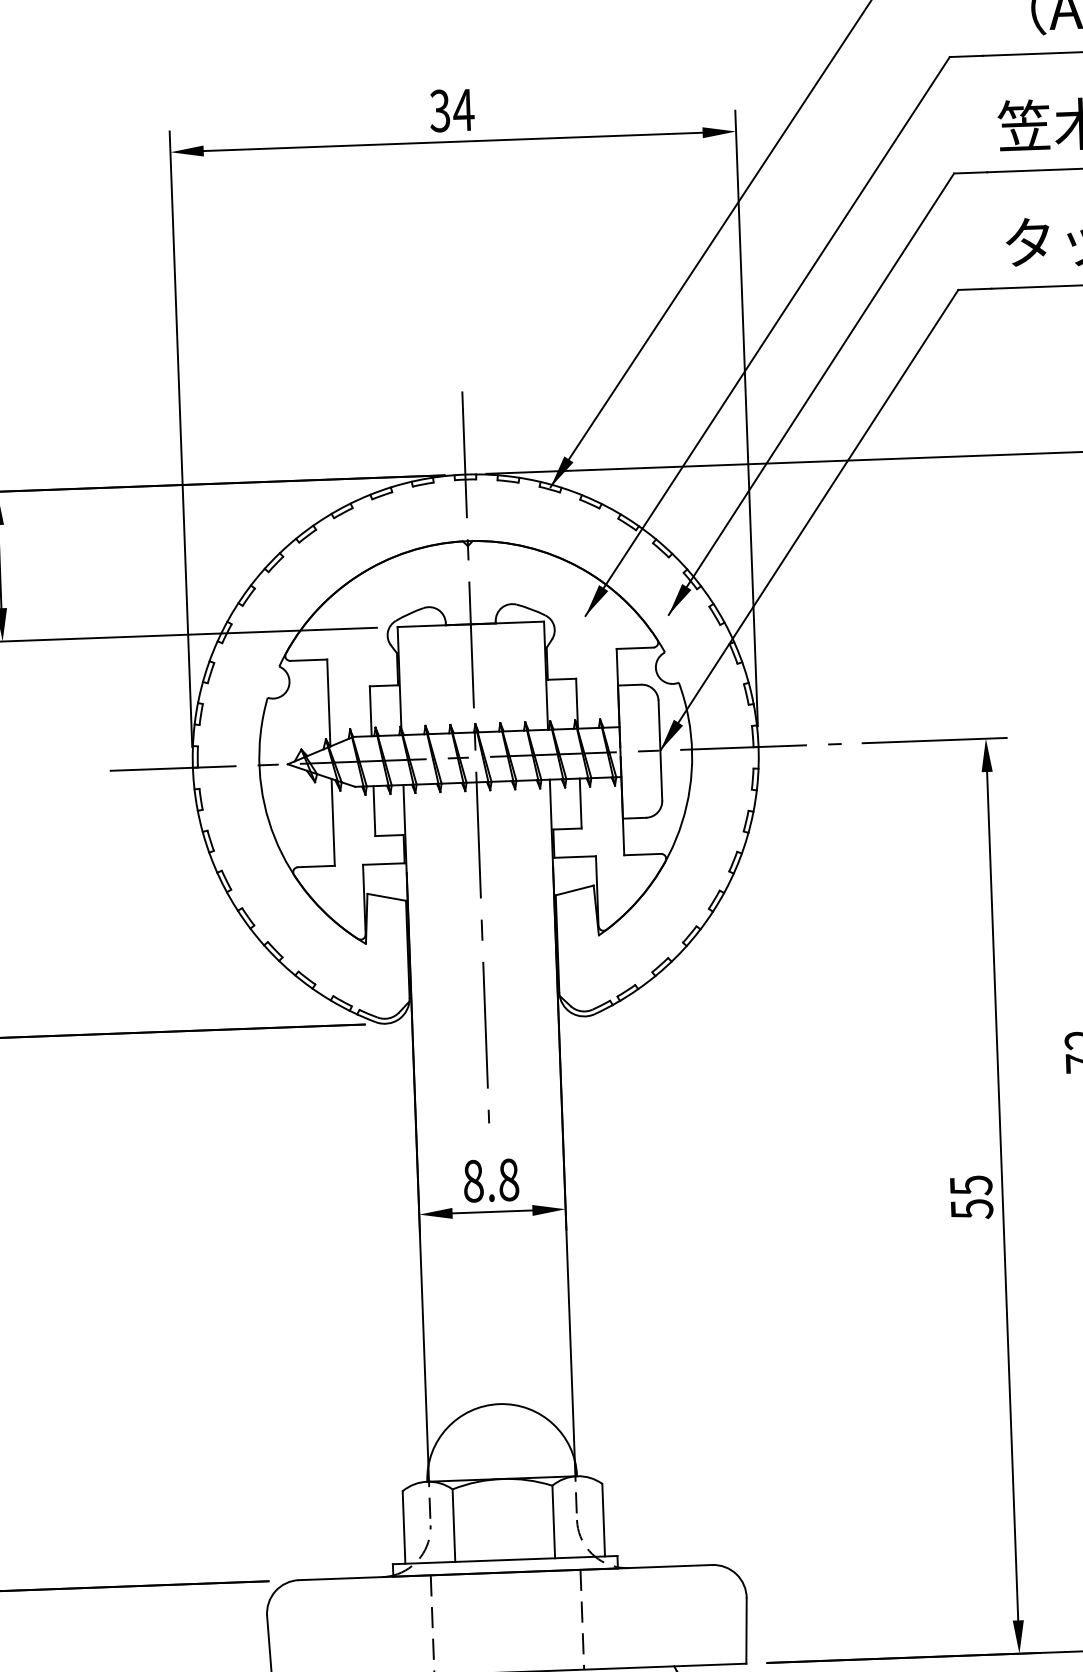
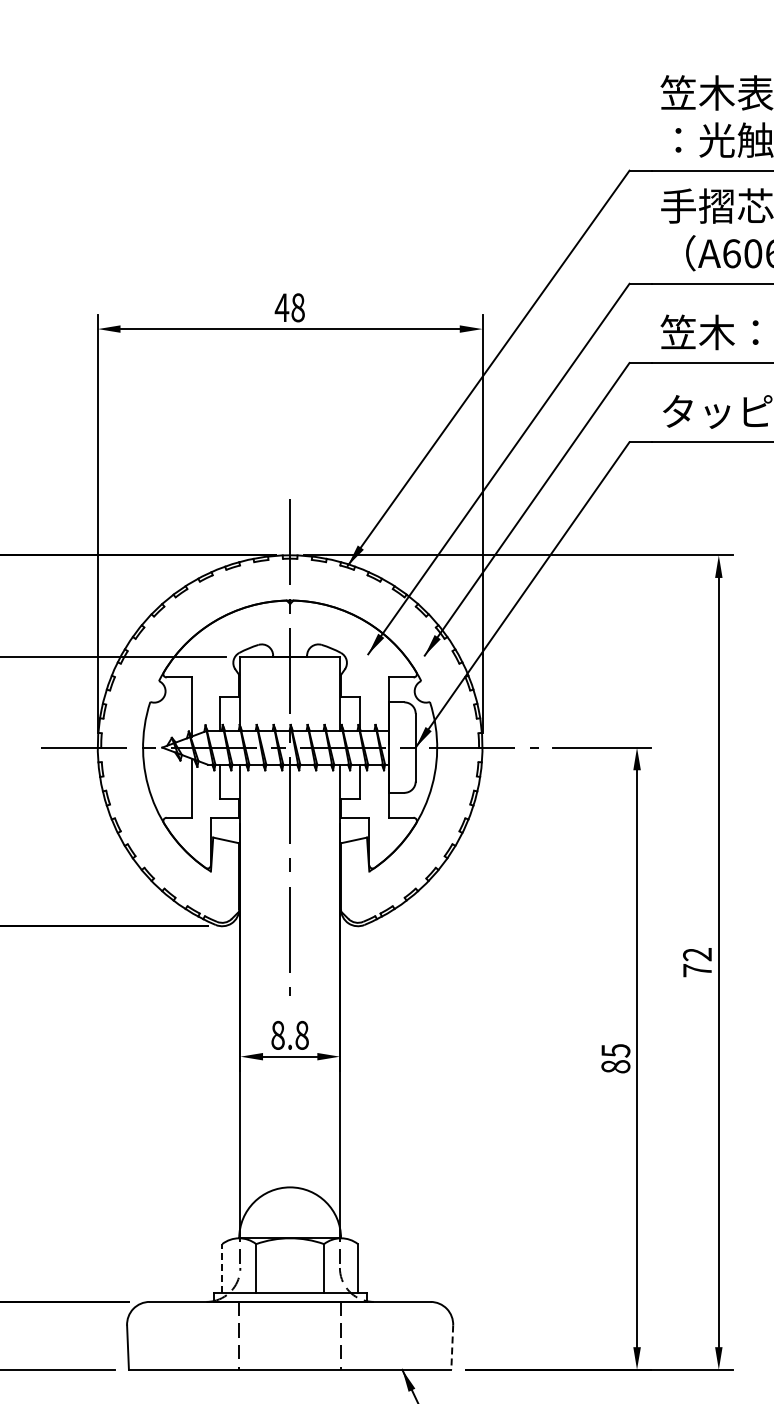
text: (451, 110) -> (289, 307), 34 -> 48
text: (971, 1208) -> (615, 1066), 55 -> 85
line: (404, 1527) -> (222, 1268), solid -> dashed
line: (746, 1632) -> (452, 1348), solid -> dashed

